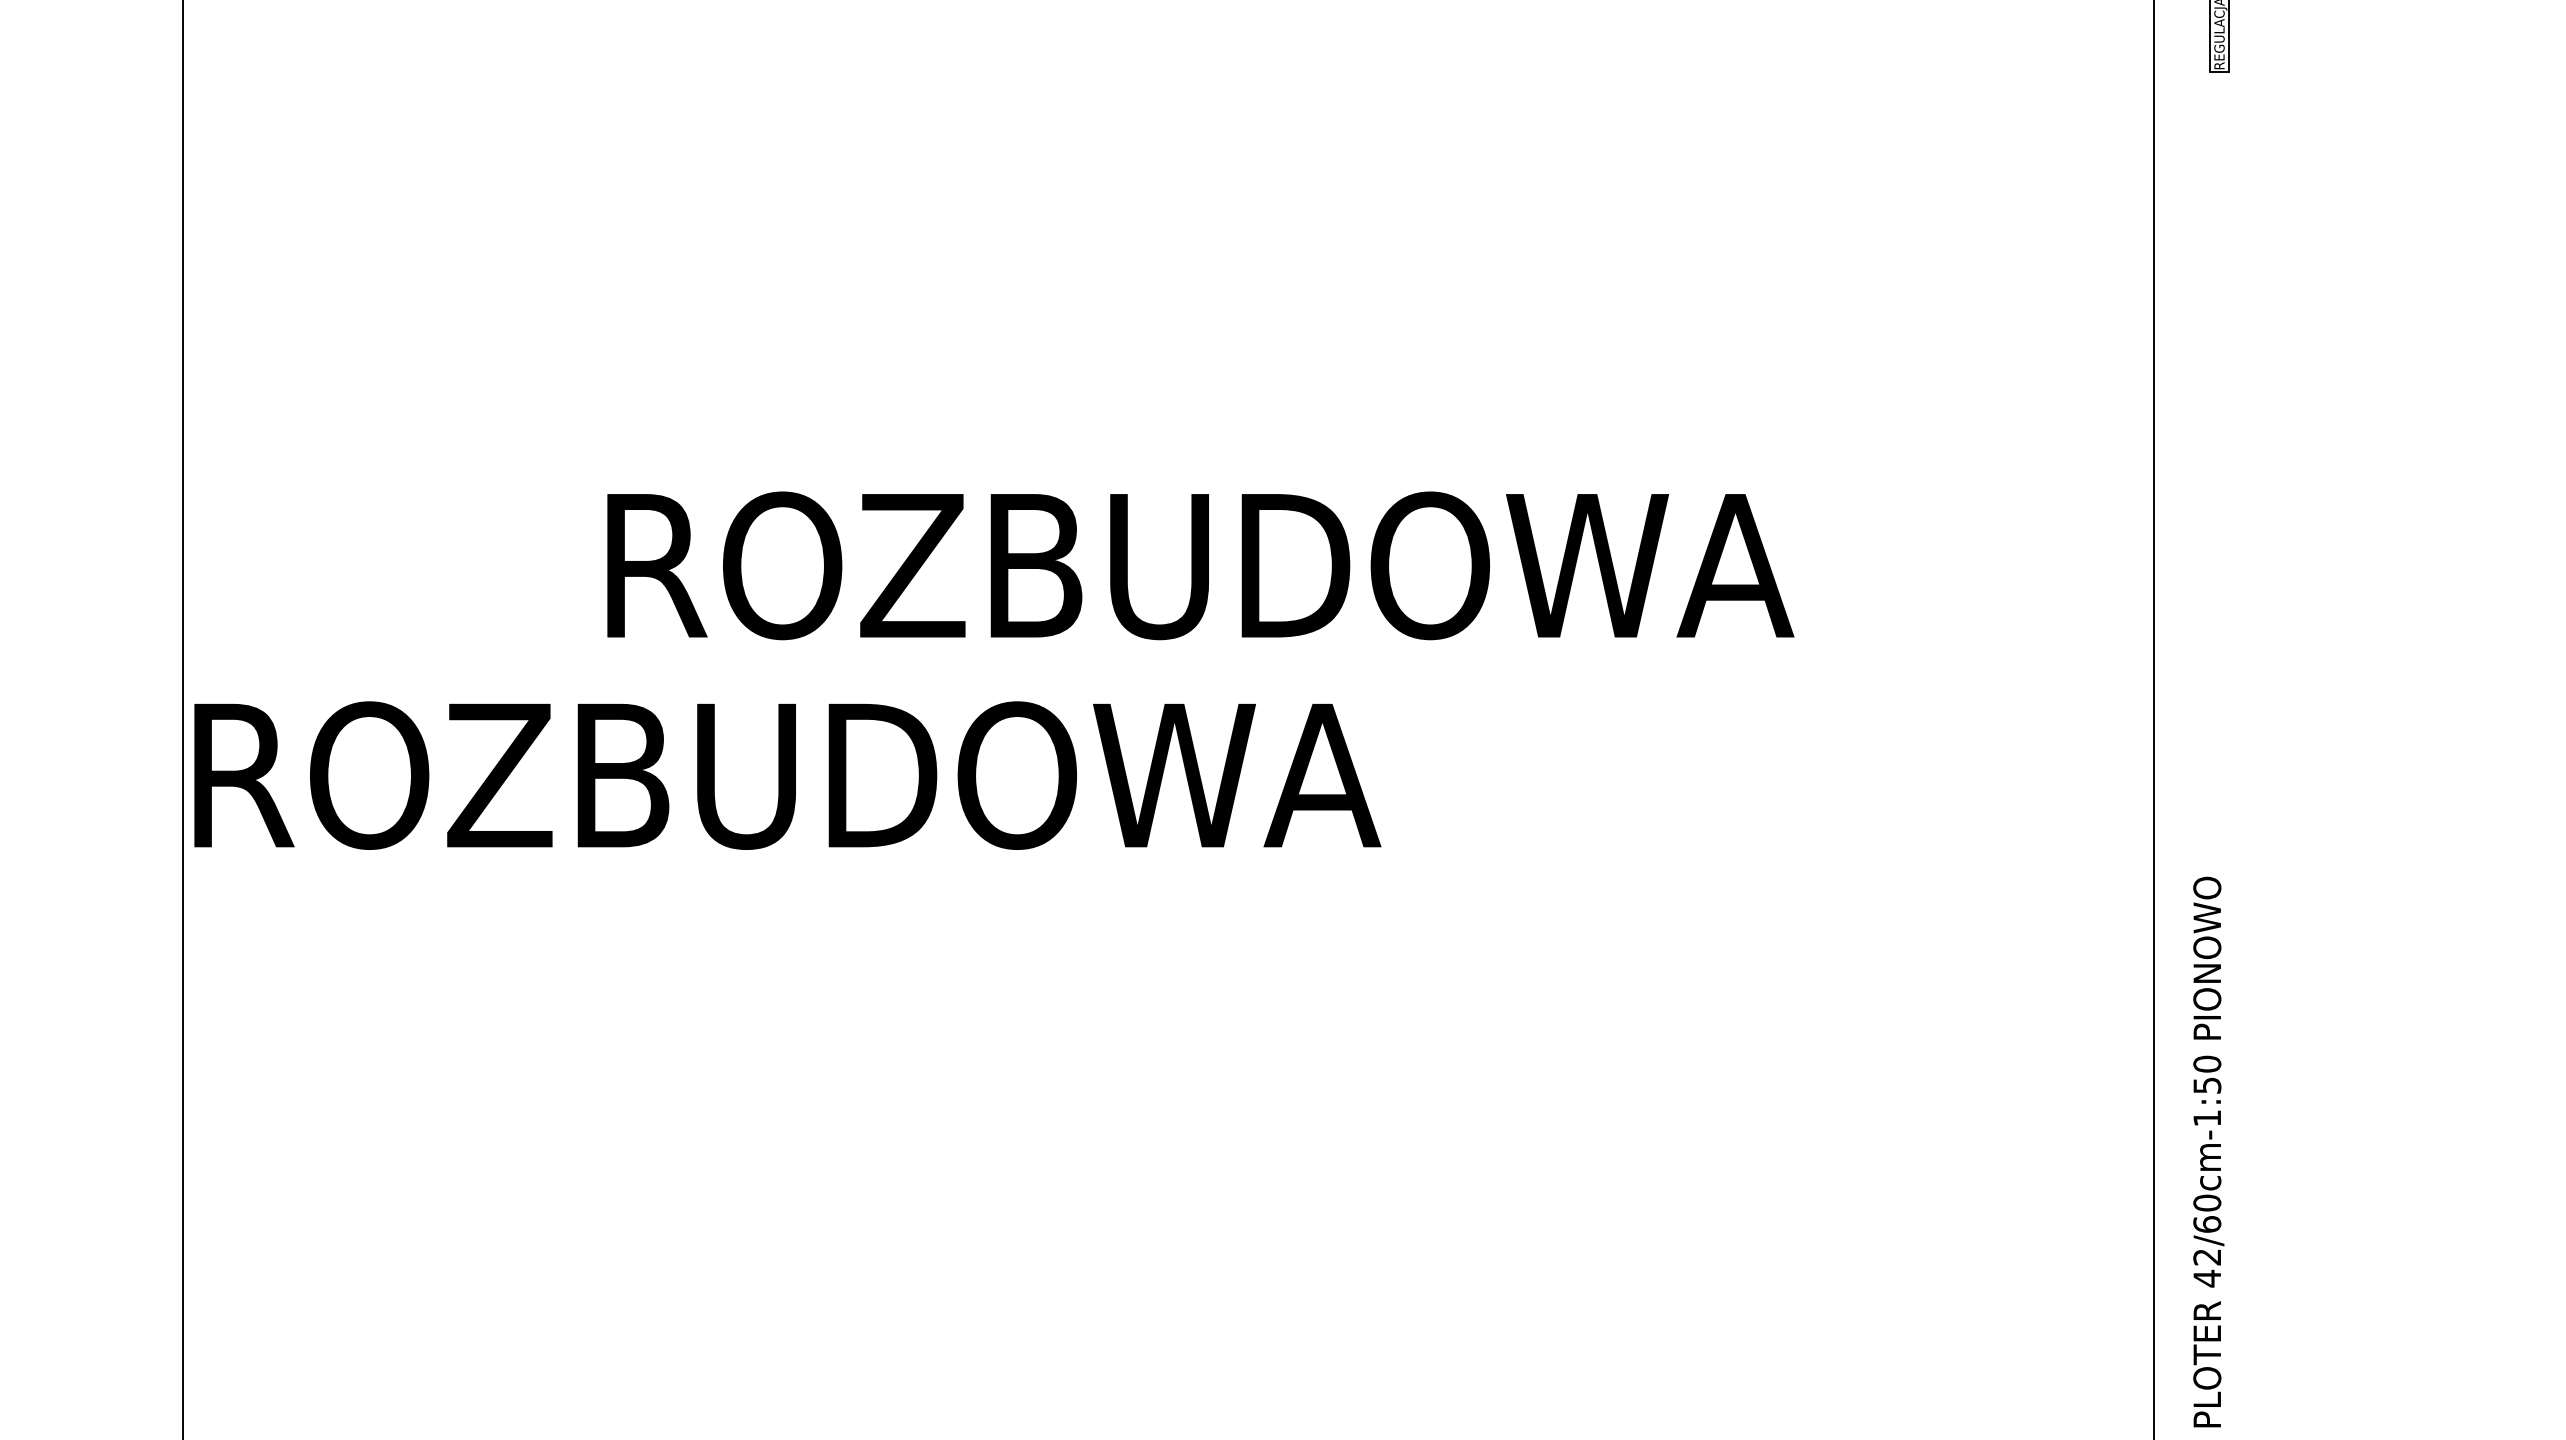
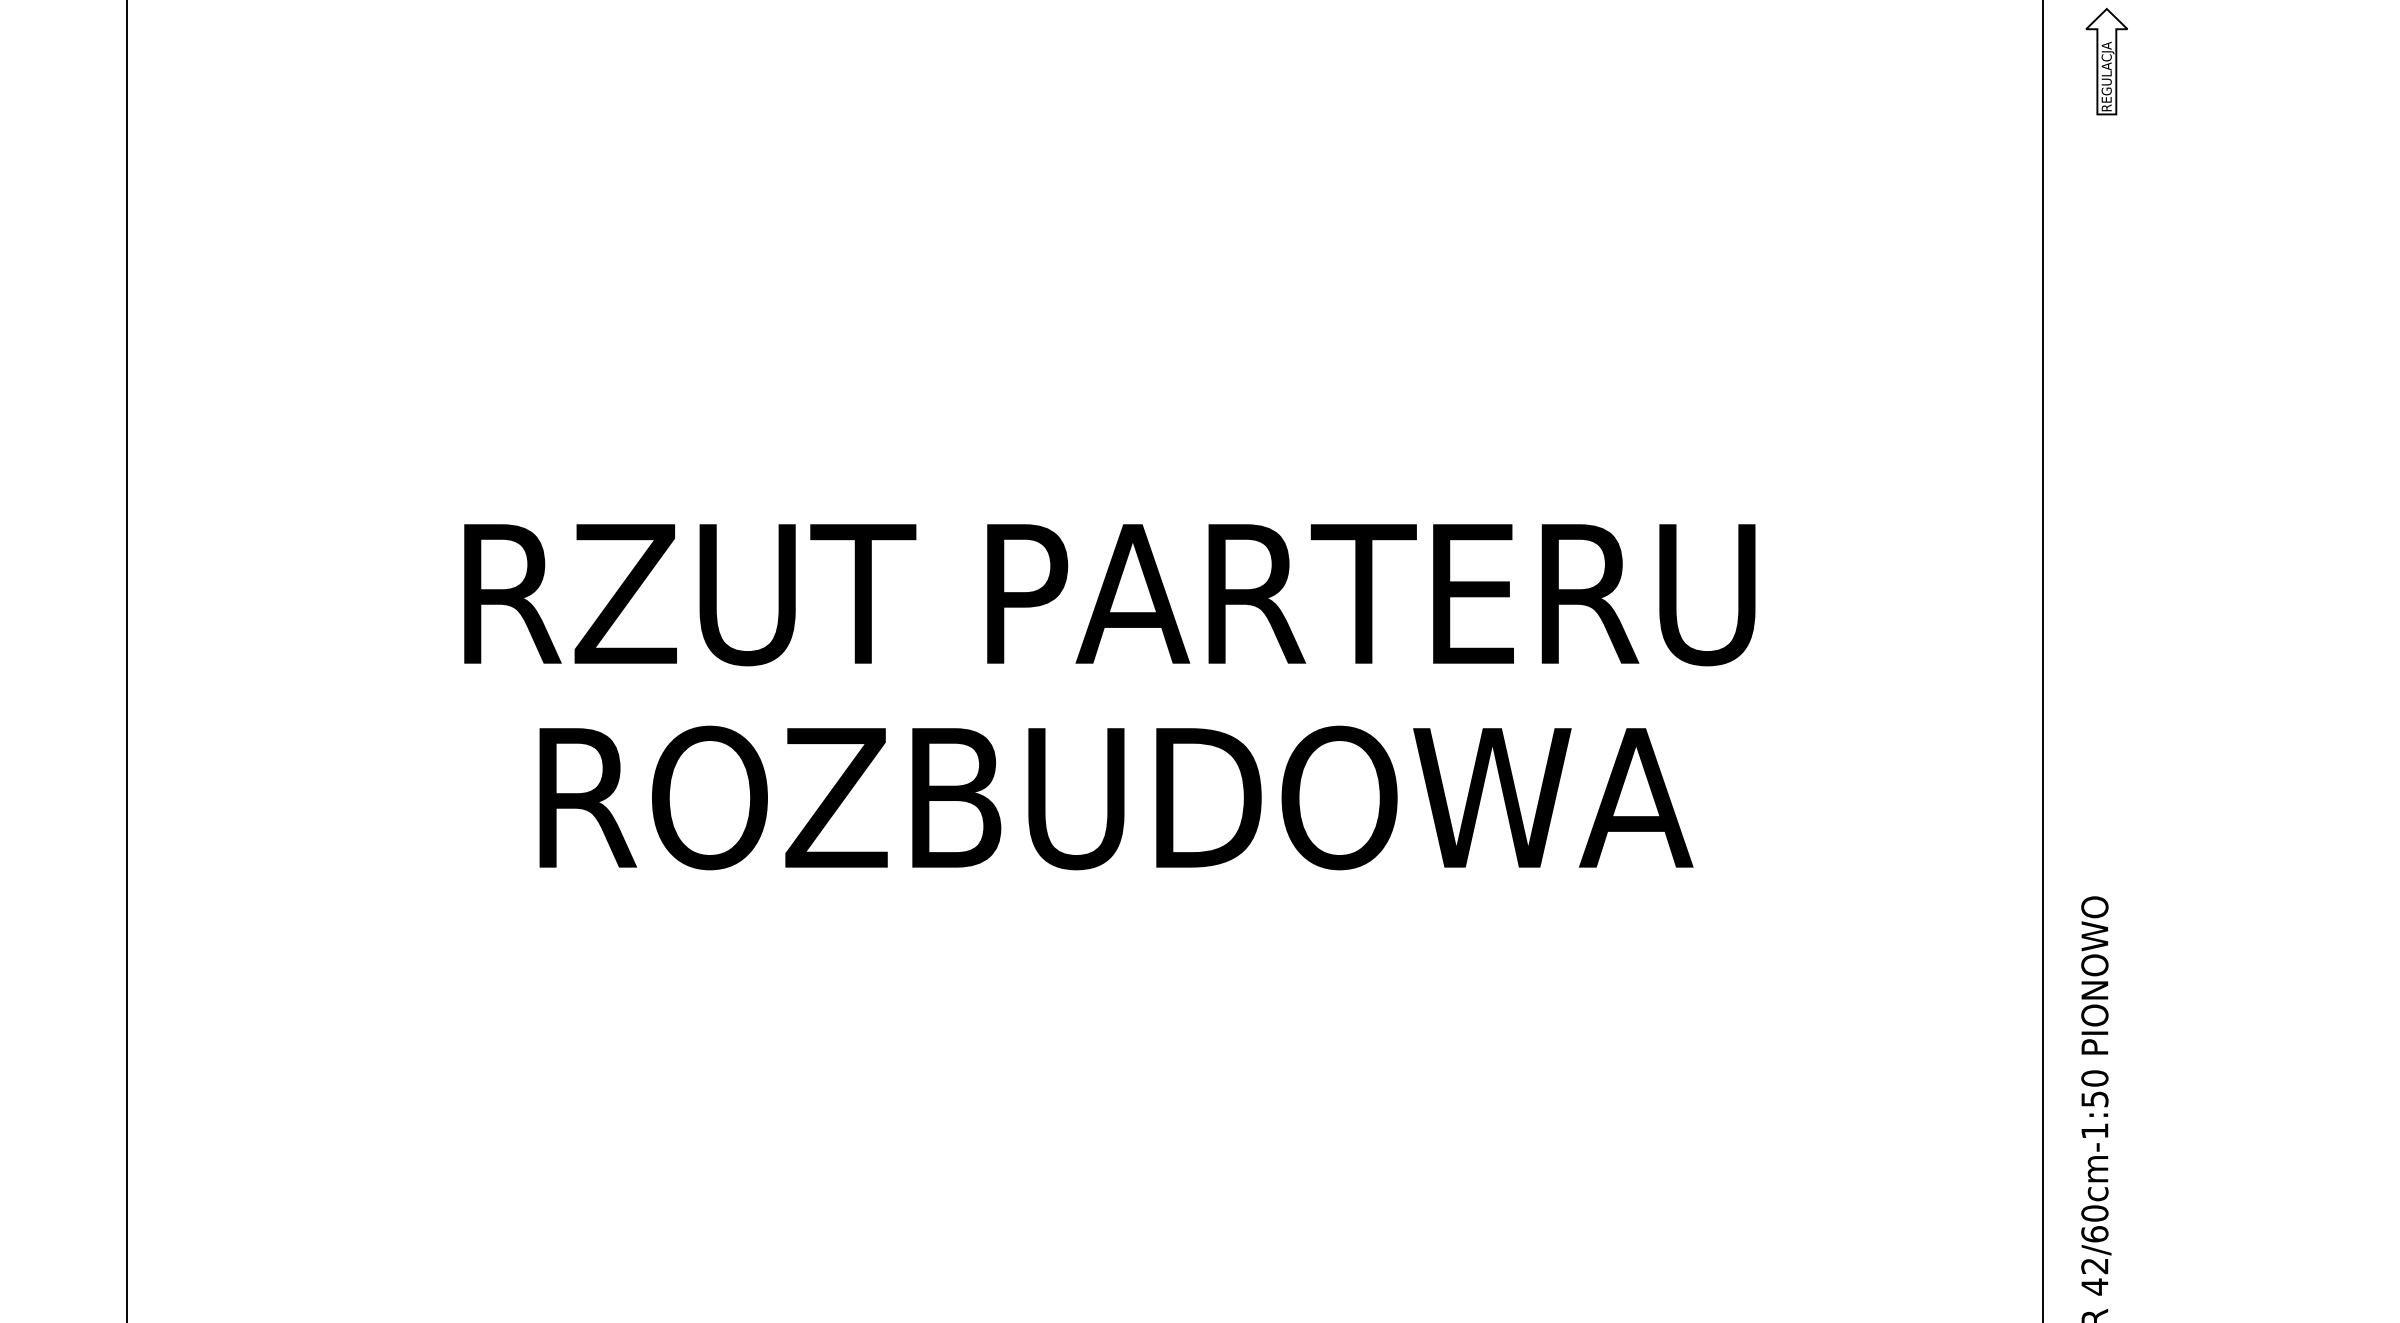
text: (1193, 565) -> (1109, 593), ROZBUDOWA -> RZUT PARTERU
text: (787, 775) -> (1116, 797), moved

